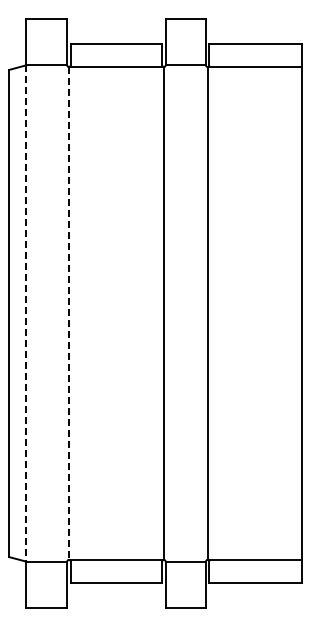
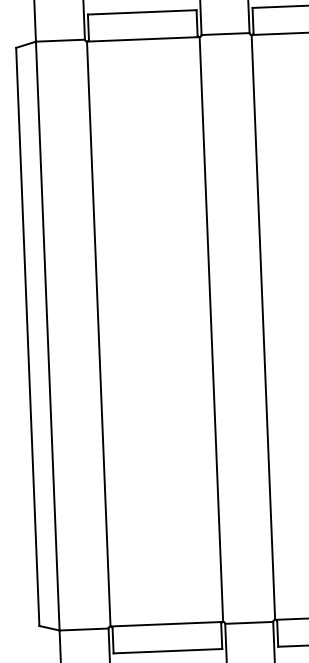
line: (26, 313) -> (48, 336), dashed -> solid
line: (69, 313) -> (99, 334), dashed -> solid

